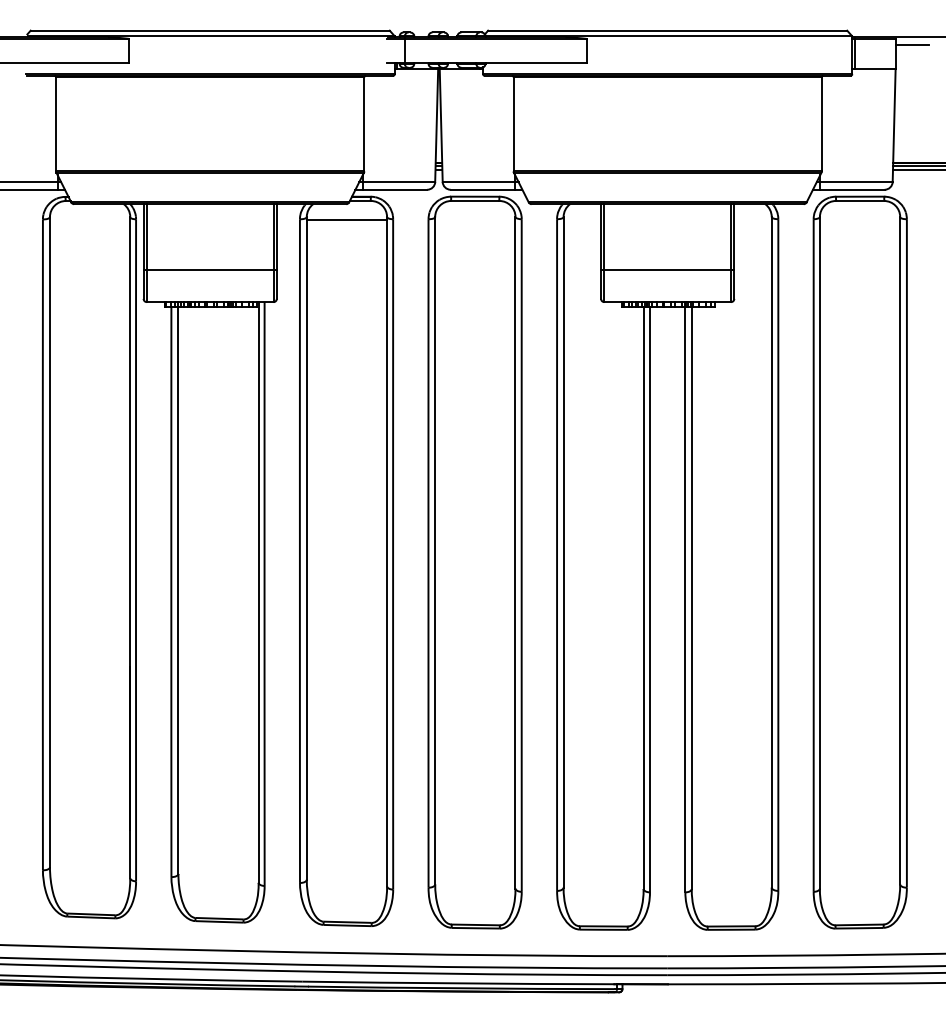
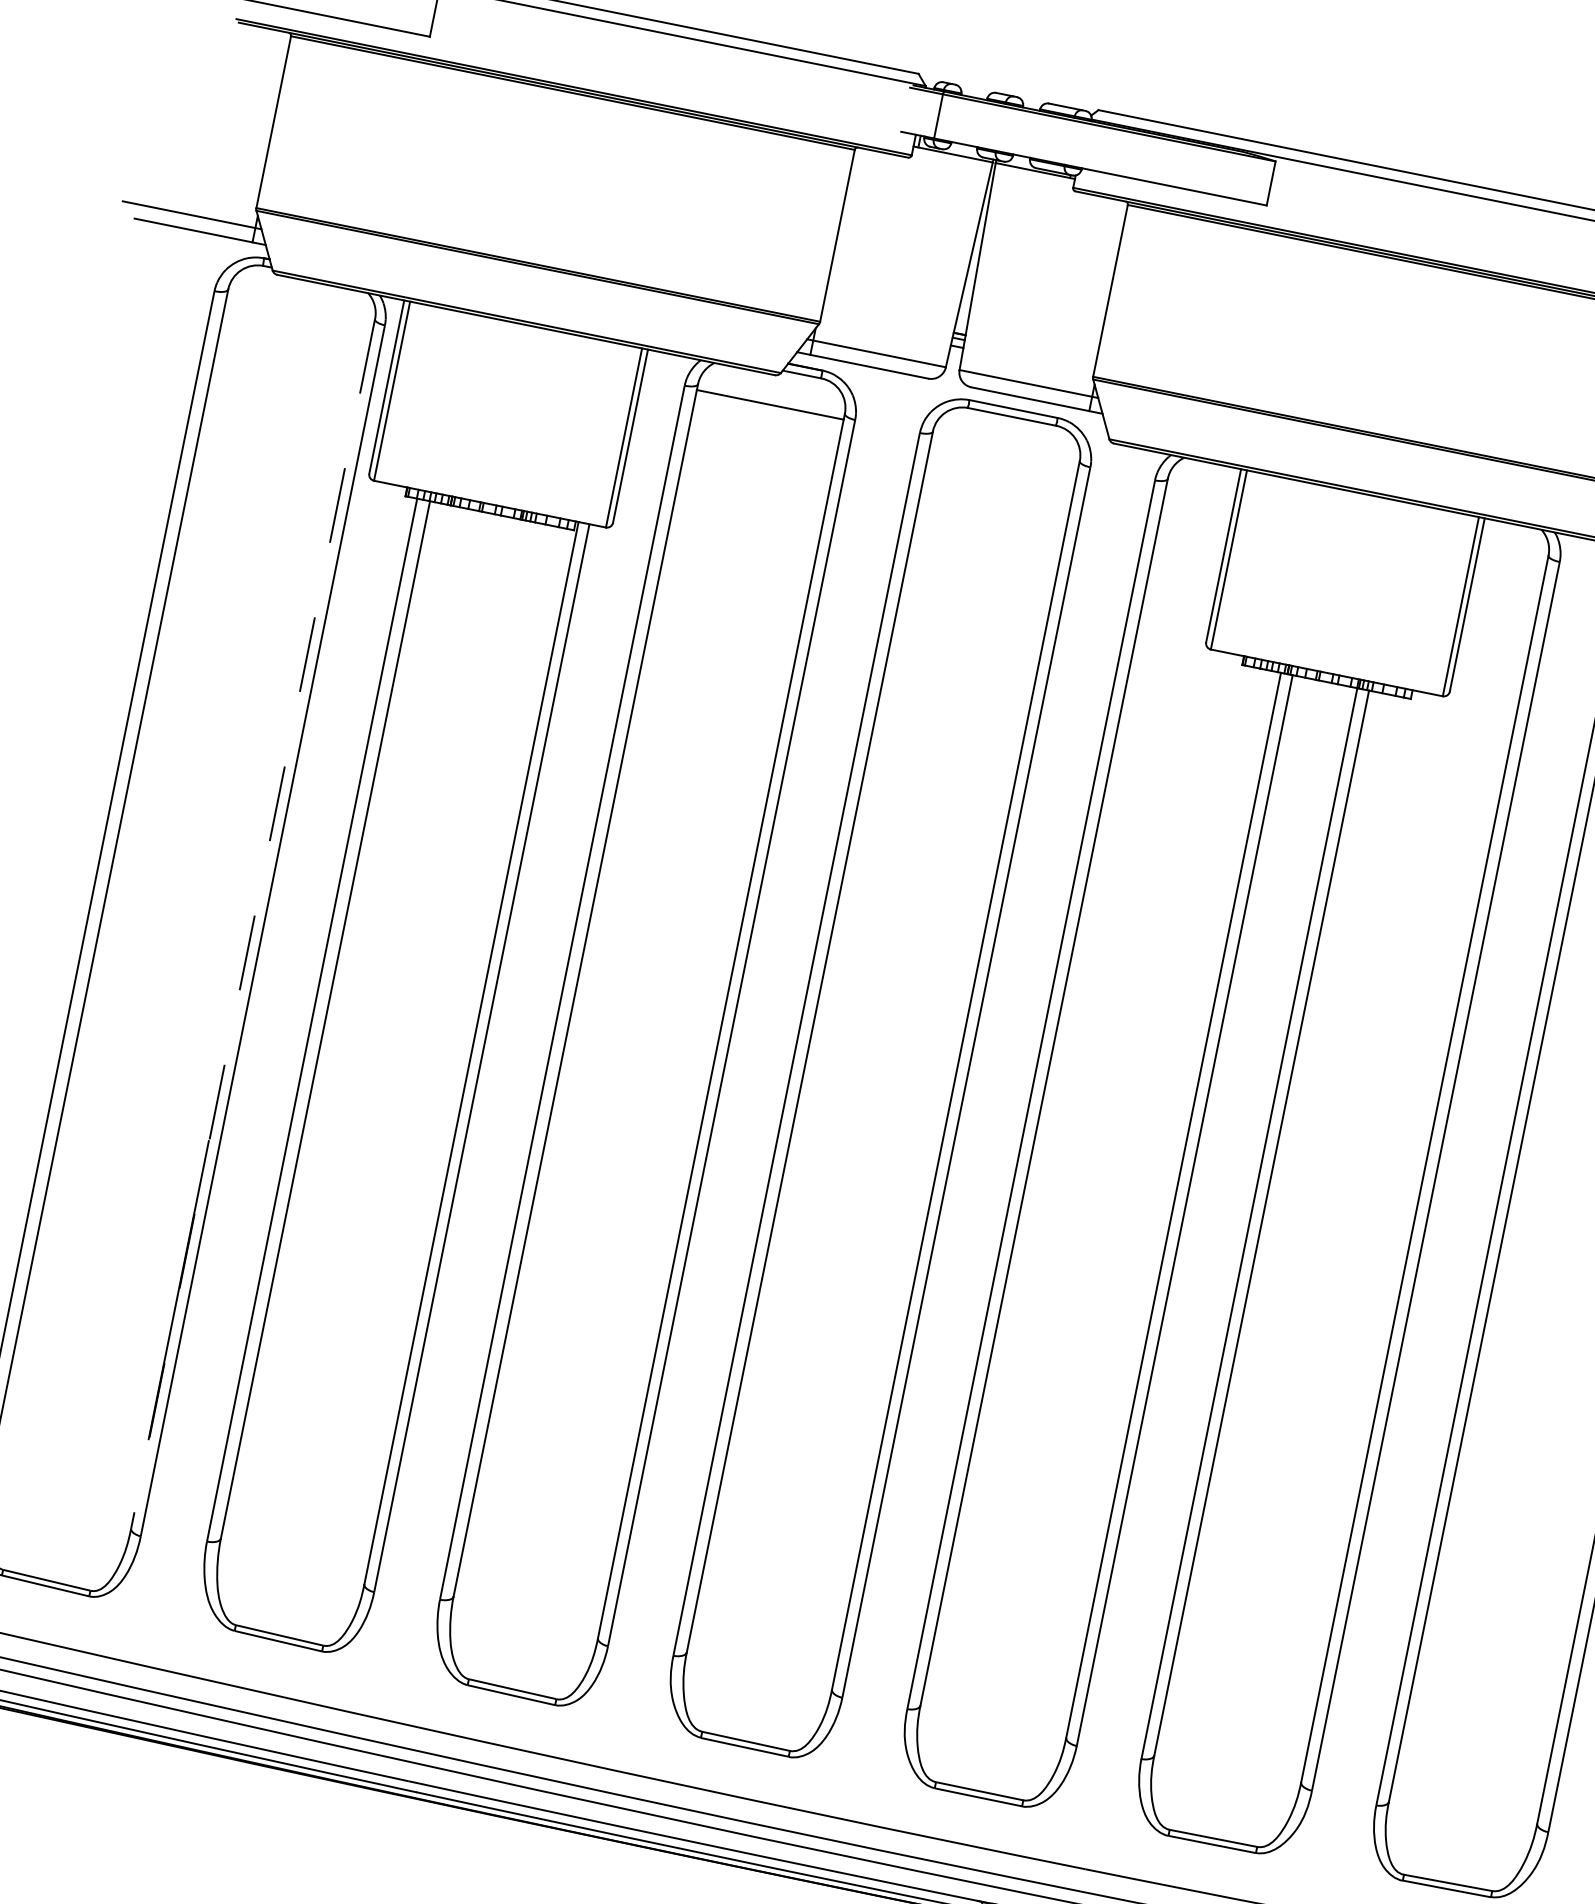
line: (209, 270) -> (500, 446), removed
line: (667, 270) -> (1338, 614), removed
line: (130, 547) -> (253, 923), solid -> dashed

